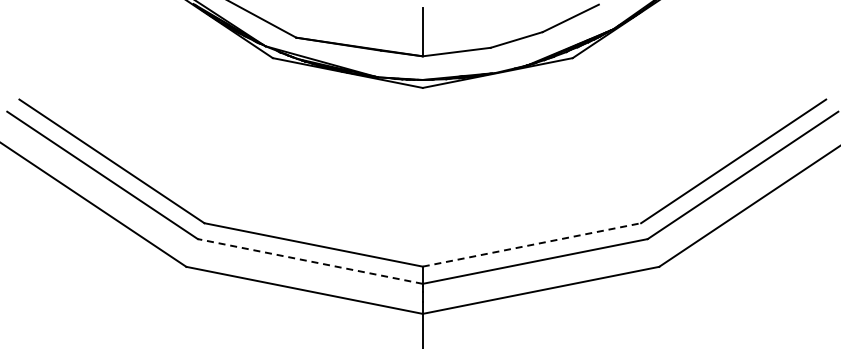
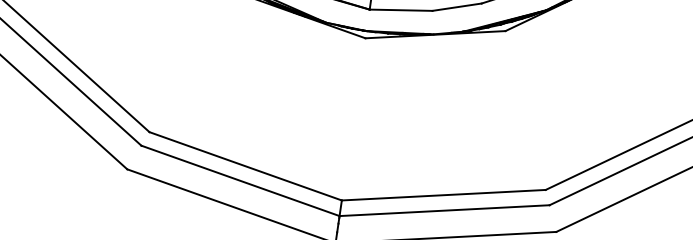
line: (532, 244) -> (444, 194), dashed -> solid
line: (310, 261) -> (240, 180), dashed -> solid

